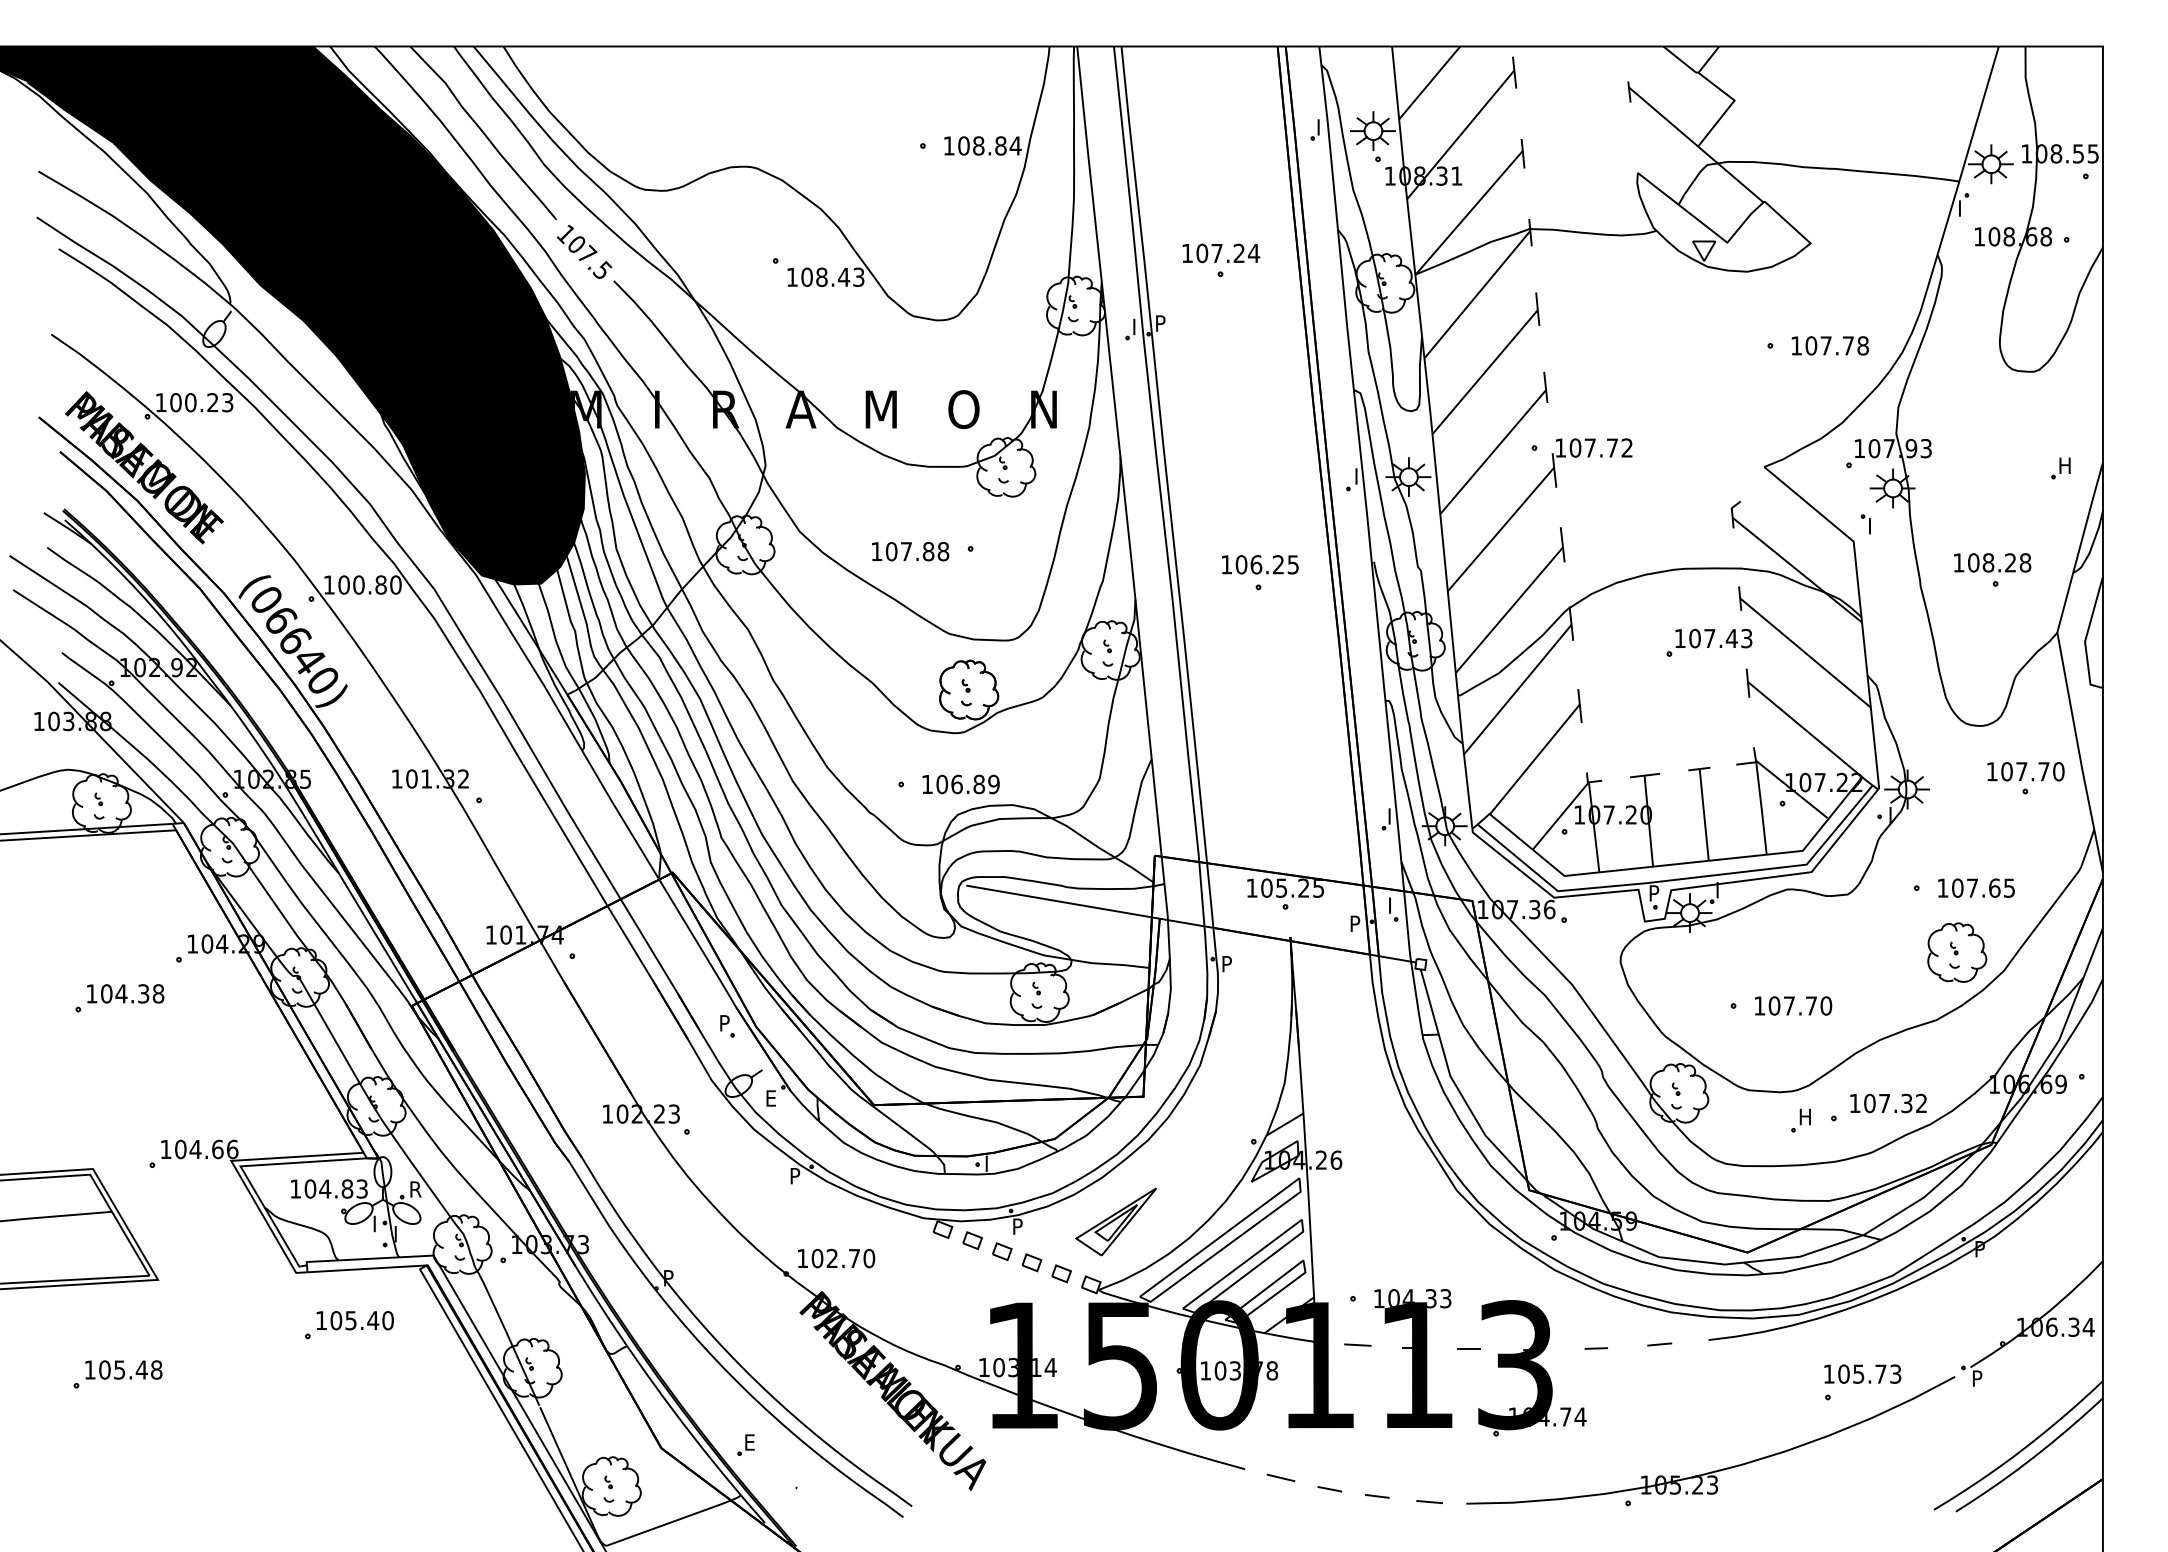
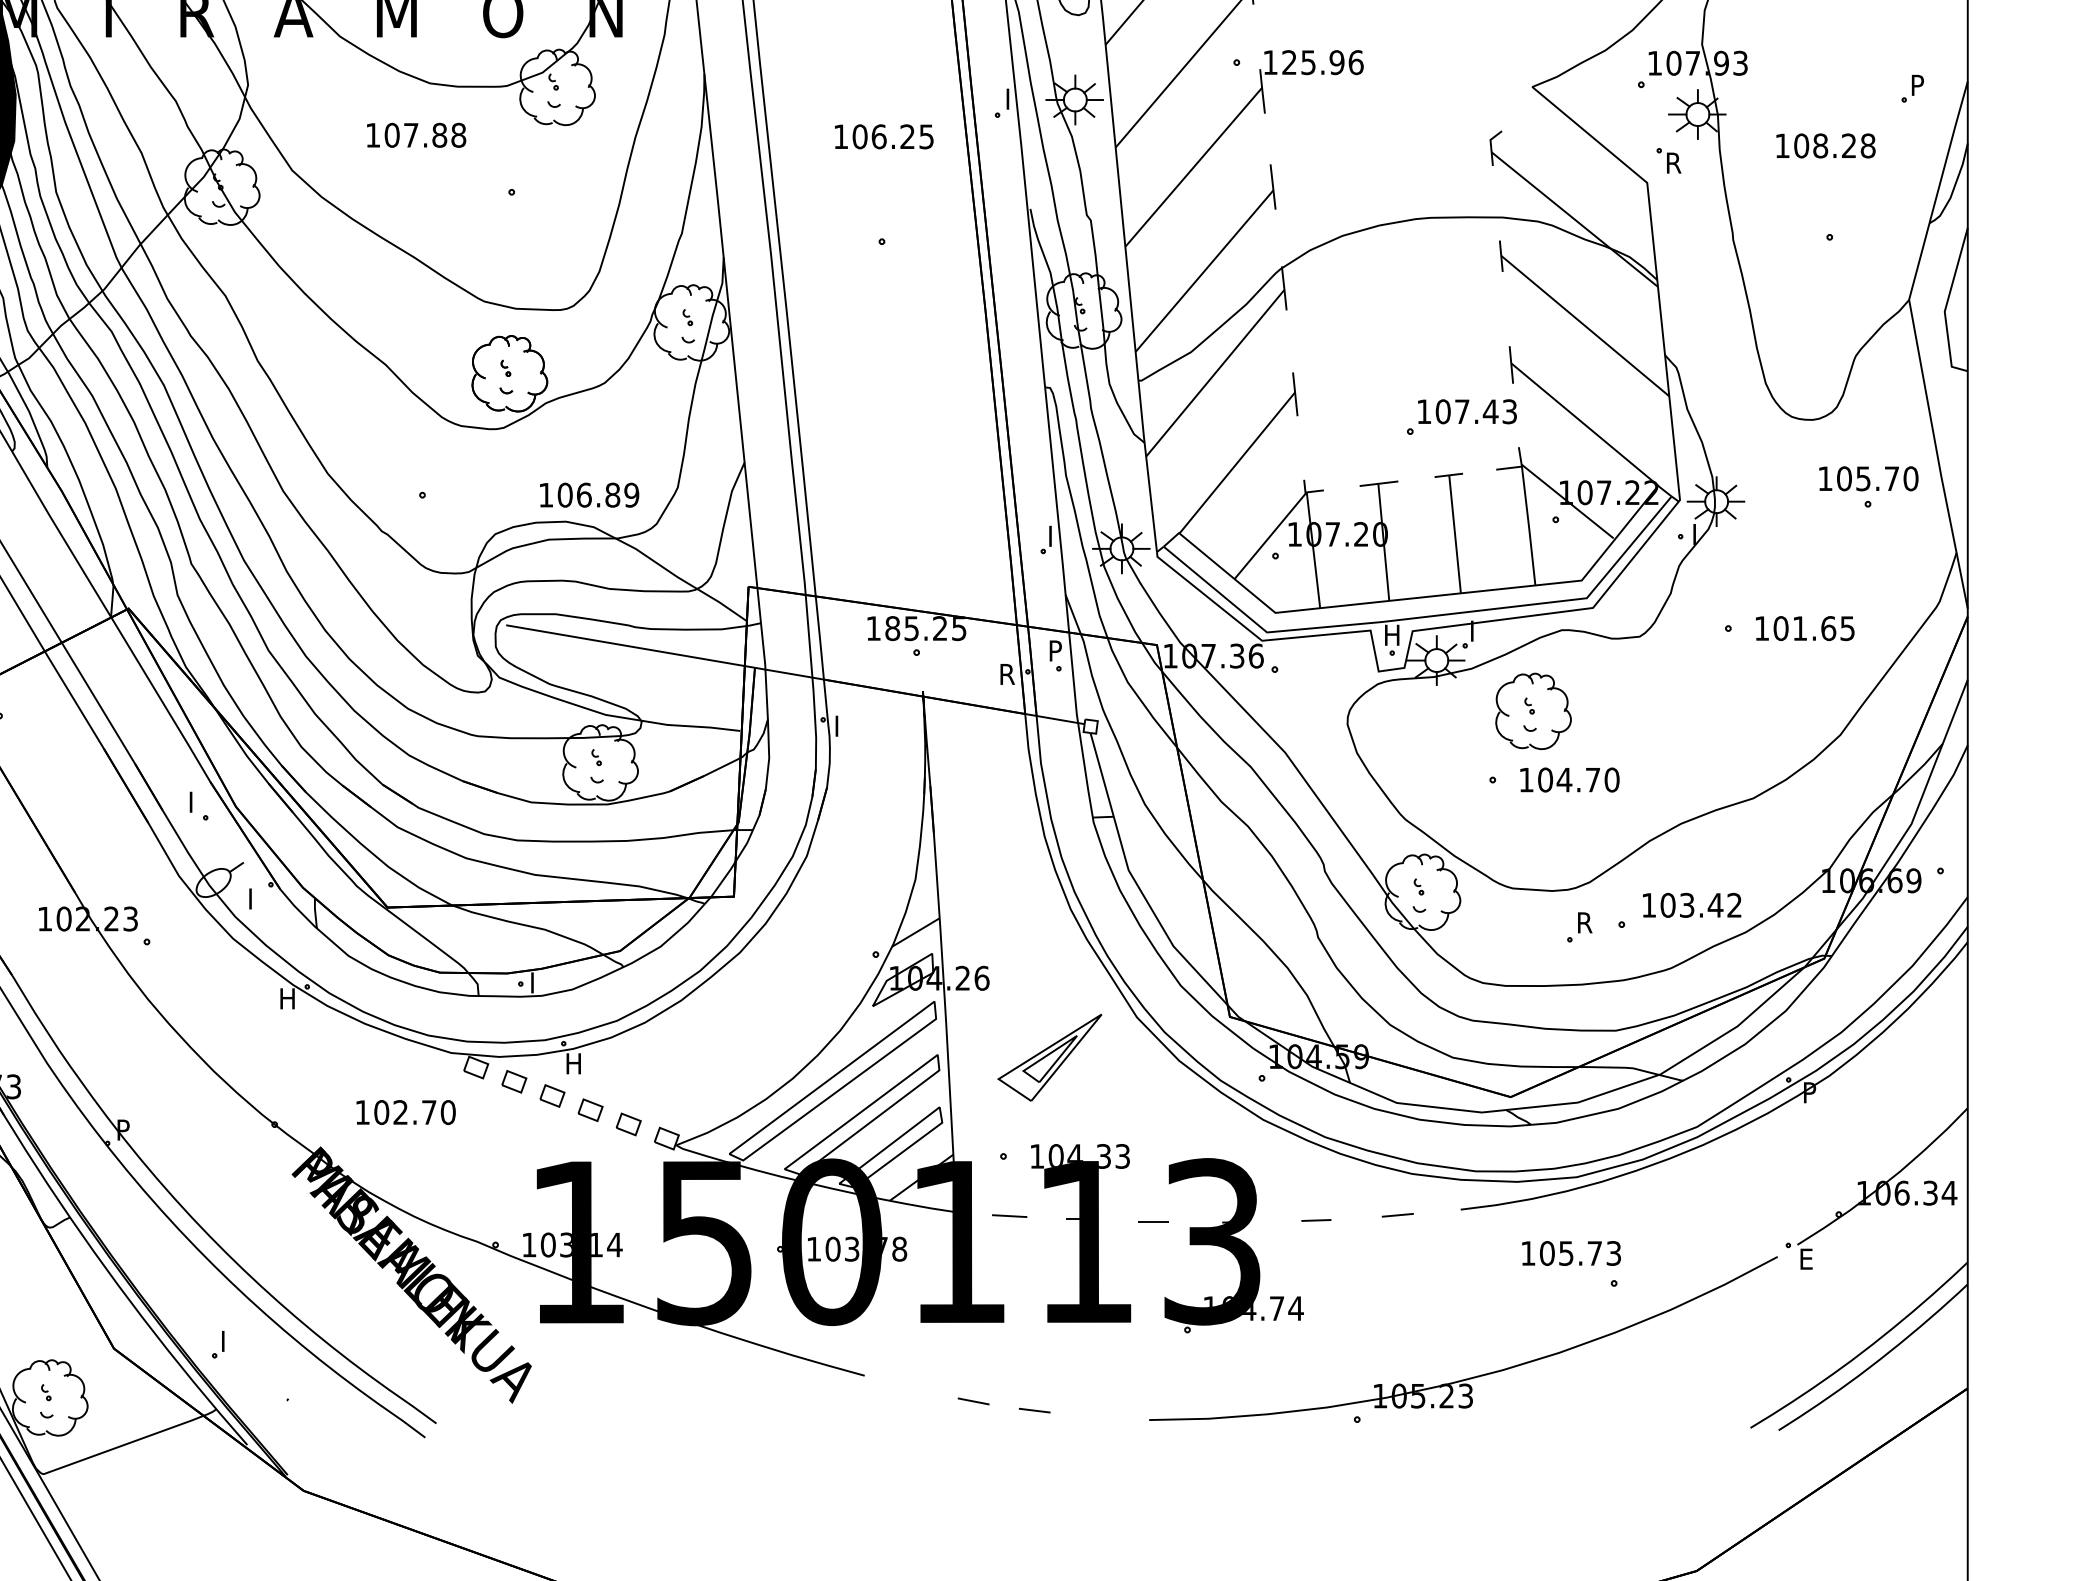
text: (1601, 447) -> (1322, 61), 107.72 -> 125.96
text: (2065, 465) -> (1919, 85), H -> P
text: (1875, 526) -> (1675, 163), I -> R
text: (910, 551) -> (416, 135), moved
text: (1992, 562) -> (1825, 145), moved
text: (1260, 564) -> (884, 136), moved
part: (1709, 642) -> (1461, 416), moved
text: (2021, 771) -> (1863, 478), 107.70 -> 105.70
text: (960, 784) -> (588, 495), moved
text: (1972, 887) -> (1800, 627), 107.65 -> 101.65
text: (1266, 888) -> (892, 628), 105.25 -> 185.25
text: (1655, 893) -> (1392, 635), P -> H
text: (1394, 902) -> (1056, 646), I -> P
text: (1357, 926) -> (1009, 677), P -> R
part: (1957, 952) -> (1533, 711), moved
text: (1227, 960) -> (842, 721), P -> I
text: (1789, 1005) -> (1564, 779), 107.70 -> 104.70
text: (725, 1019) -> (196, 797), P -> I
text: (771, 1098) -> (255, 898), E -> I
text: (1895, 1103) -> (1701, 905), 107.32 -> 103.42
text: (1805, 1116) -> (1585, 922), H -> R
text: (796, 1176) -> (287, 999), P -> H
part: (1115, 1221) -> (1049, 1057), moved
text: (1019, 1226) -> (574, 1063), P -> H
text: (836, 1258) -> (406, 1112), moved
text: (1862, 1373) -> (1571, 1252), moved
text: (1978, 1378) -> (1807, 1259), P -> E
text: (750, 1442) -> (228, 1341), E -> I
line: (1280, 1477) -> (910, 1386), removed
line: (1429, 1502) -> (1101, 1418), removed

